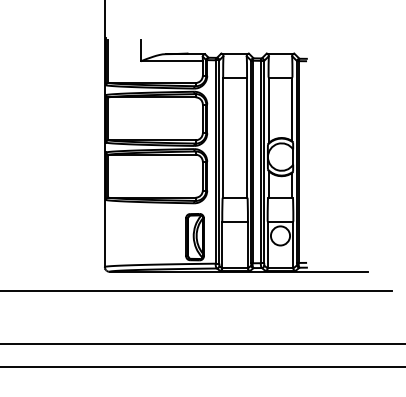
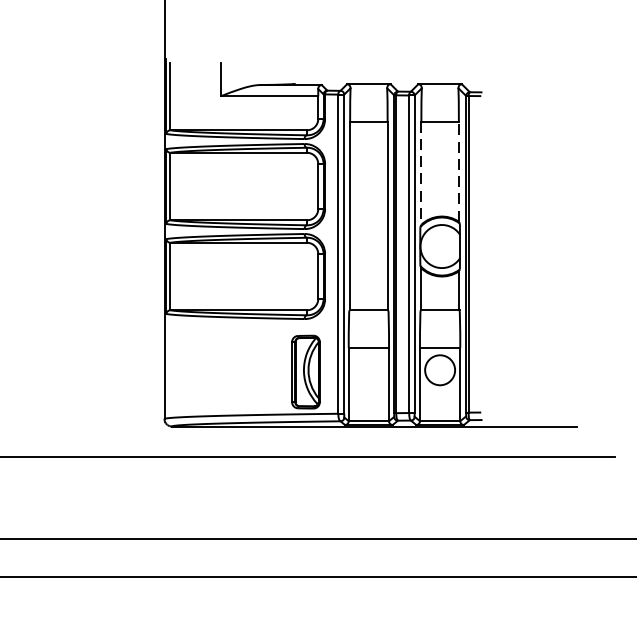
line: (292, 109) -> (458, 171), solid -> dashed
line: (268, 110) -> (421, 173), solid -> dashed

